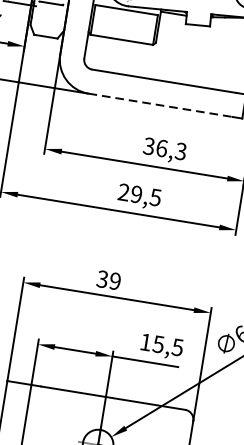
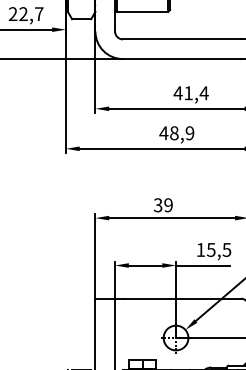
line: (159, 105) -> (181, 59), dashed -> solid
text: (164, 149) -> (190, 93), 36,3 -> 41,4
text: (139, 195) -> (176, 133), 29,5 -> 48,9

